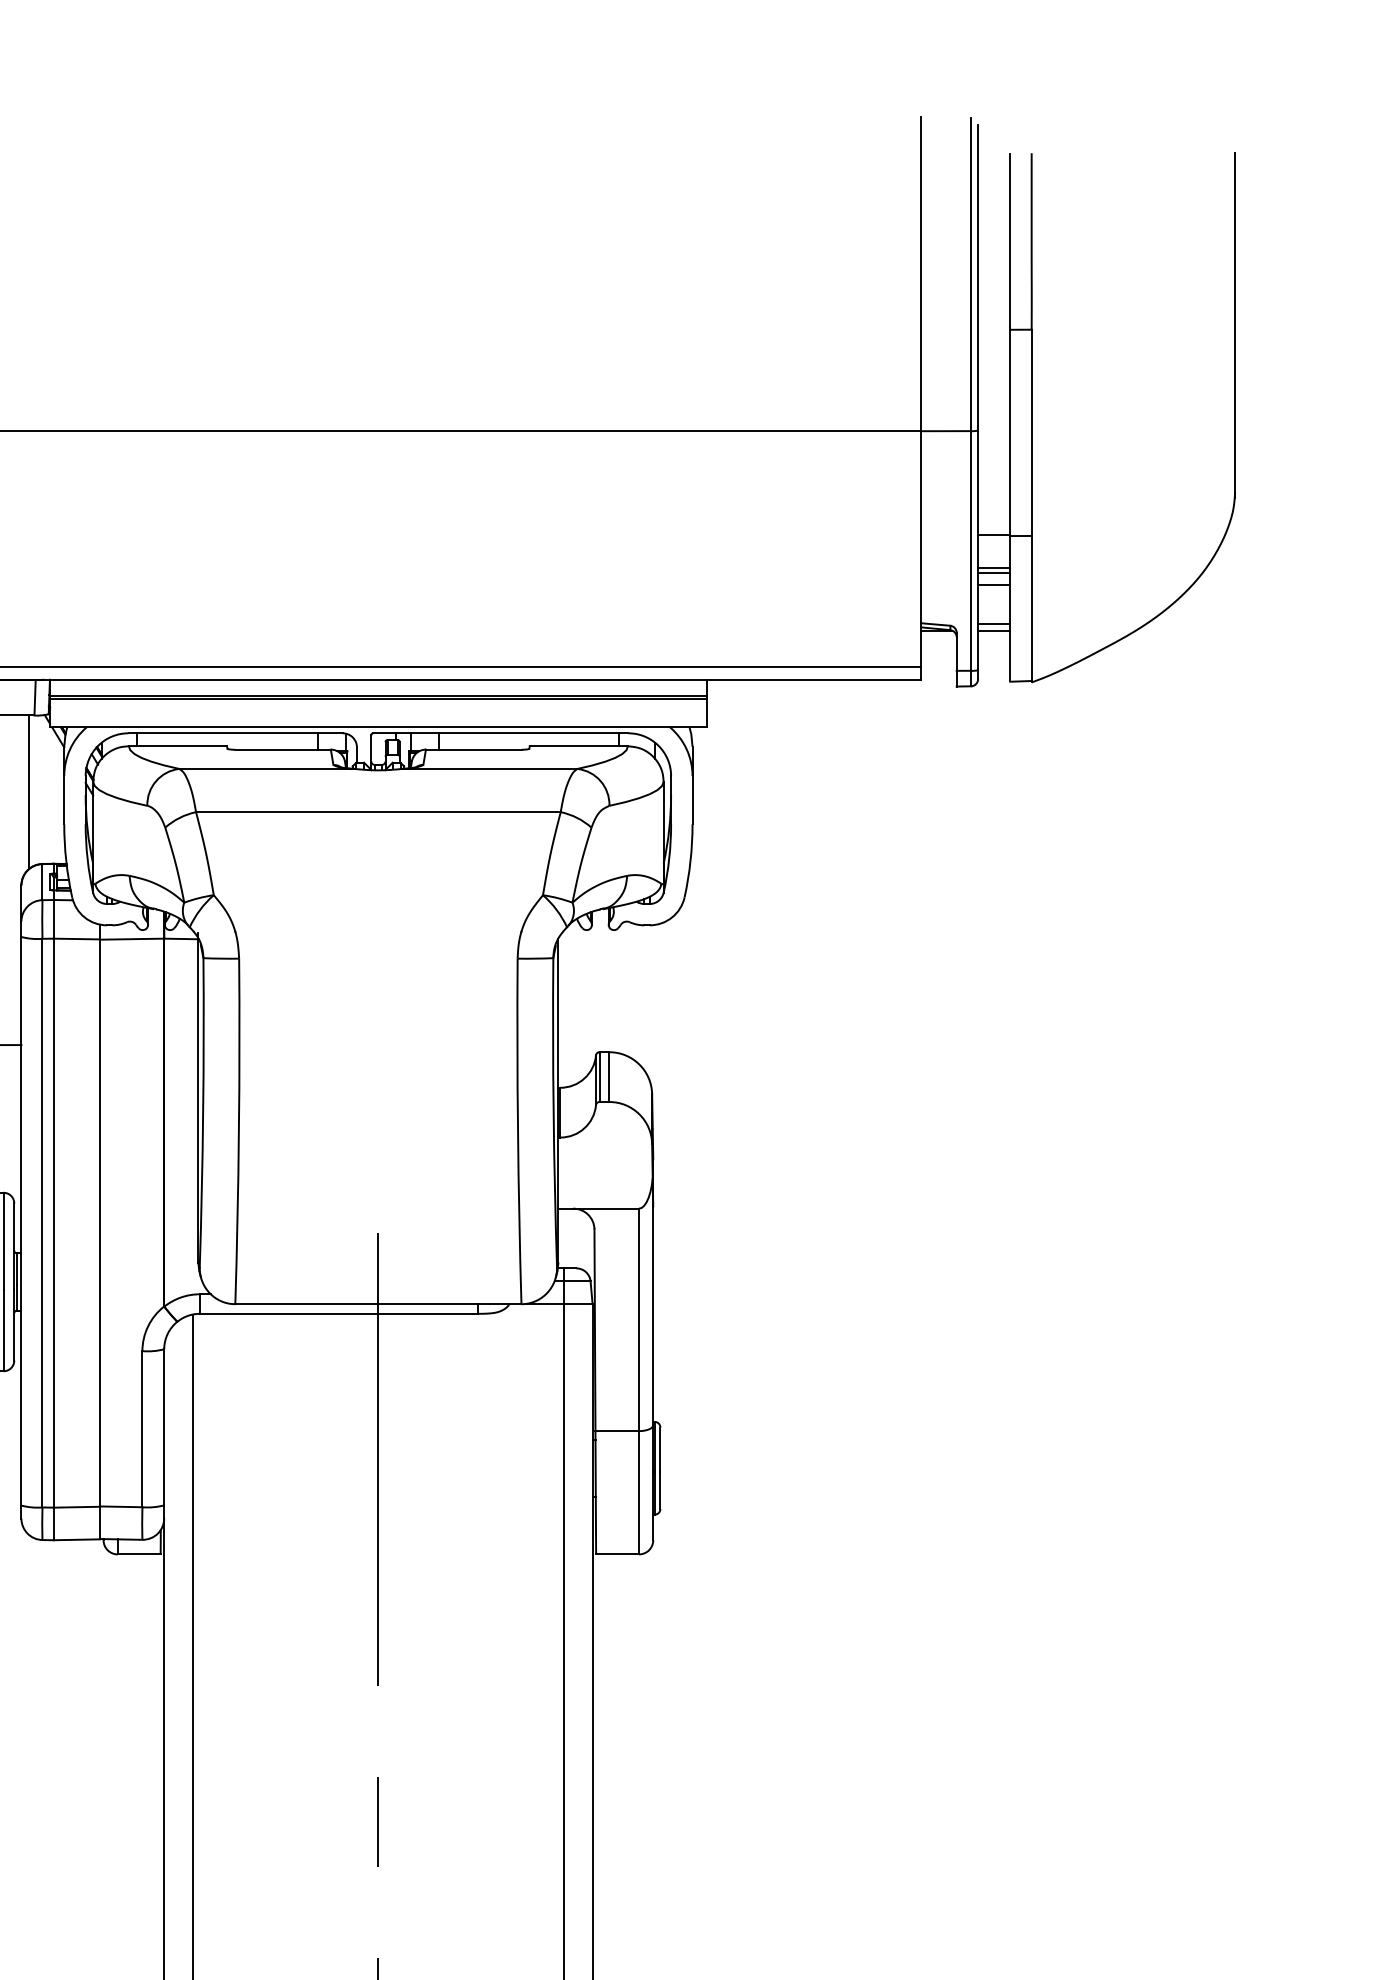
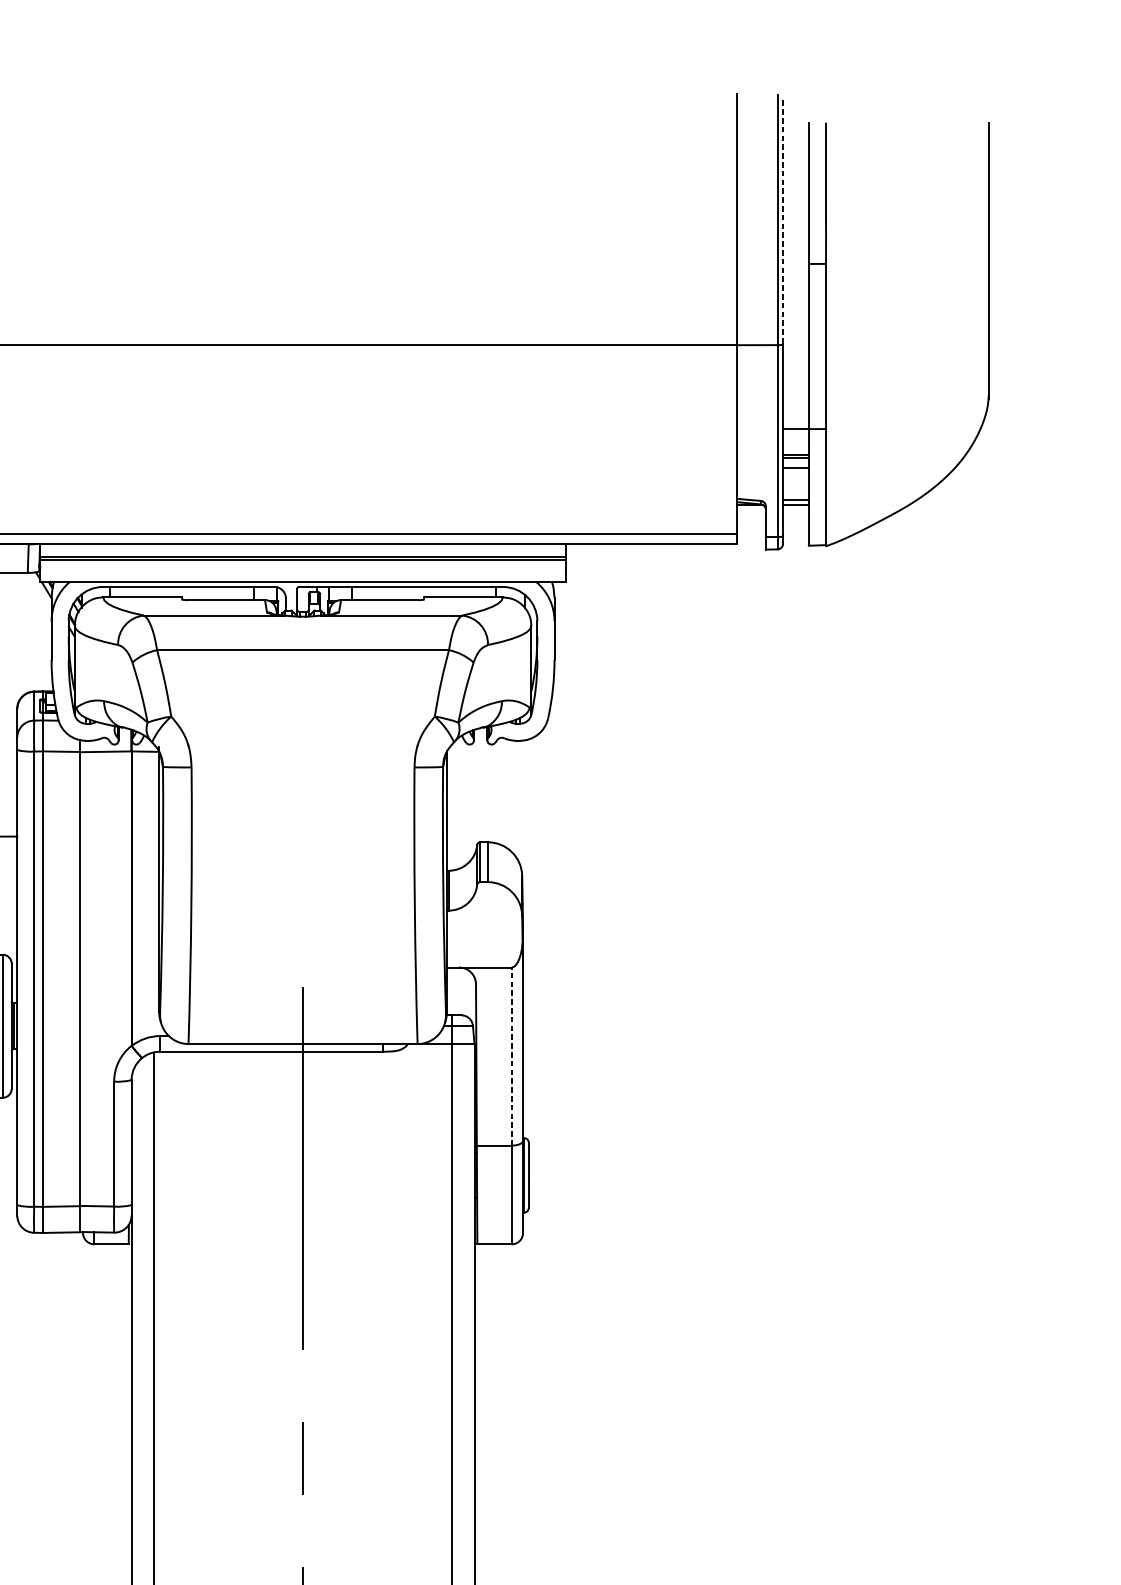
line: (978, 277) -> (783, 222), solid -> dashed
line: (28, 792) -> (22, 634), removed
line: (638, 1319) -> (511, 1056), solid -> dashed

